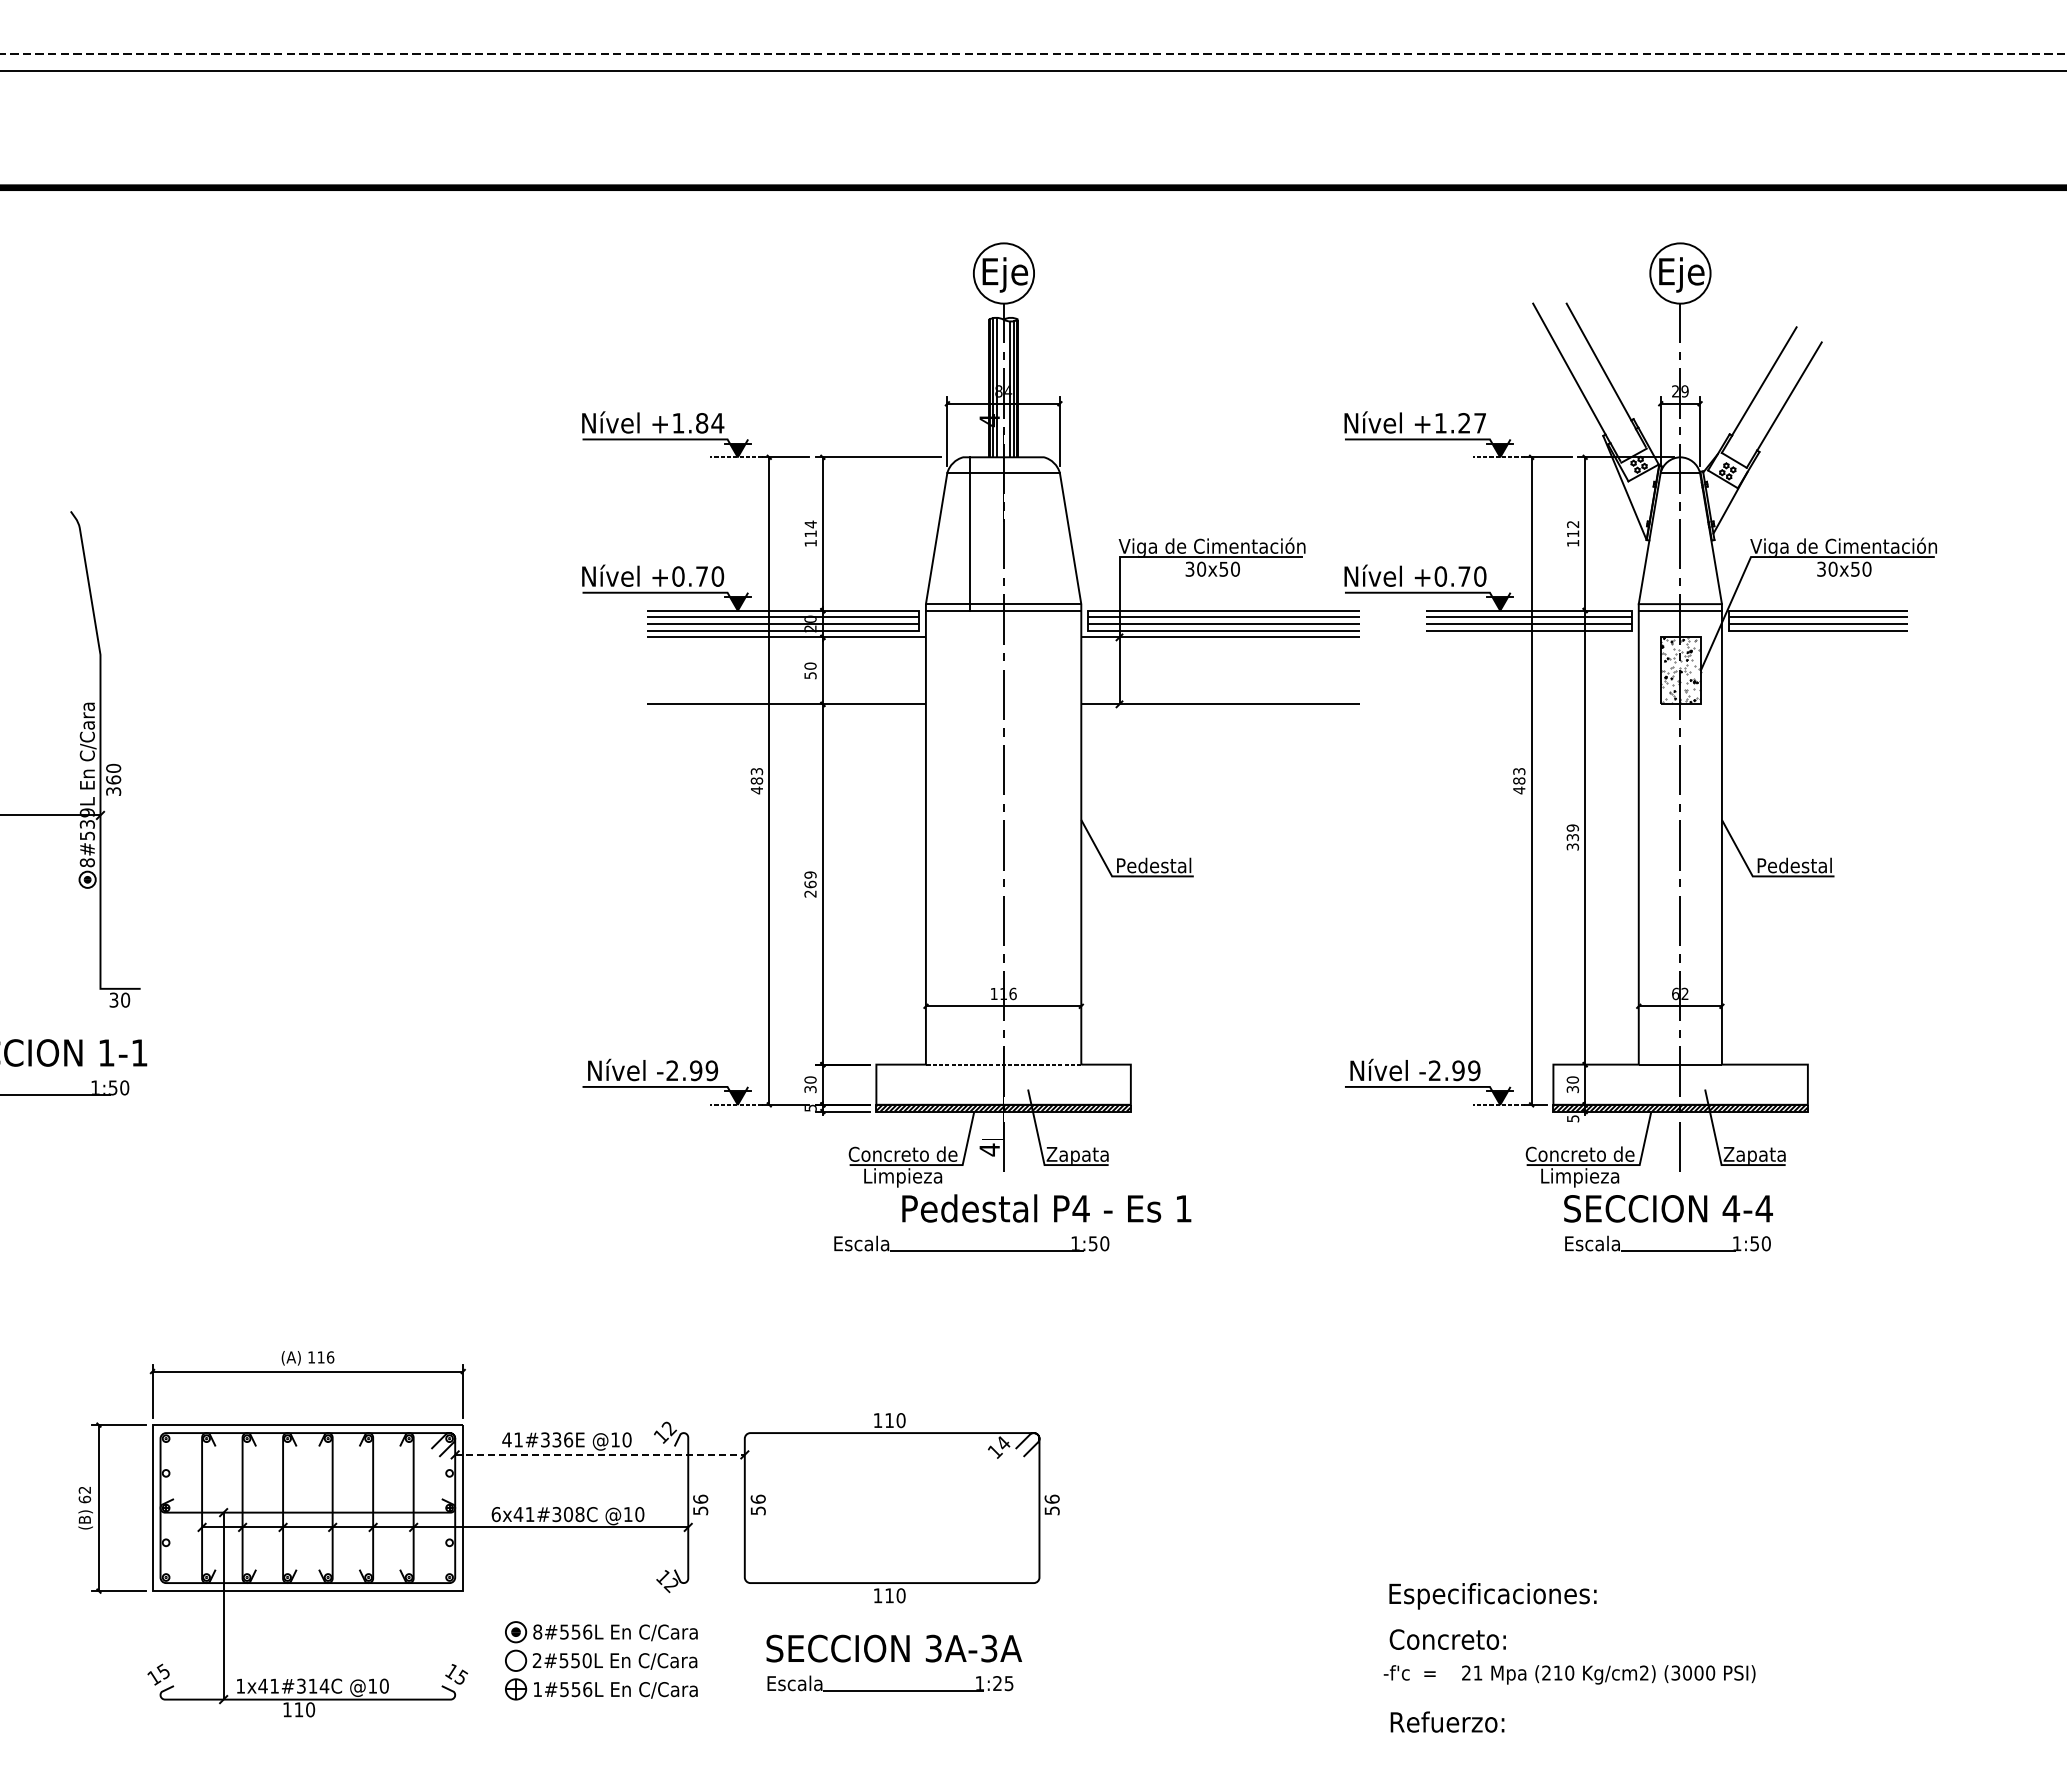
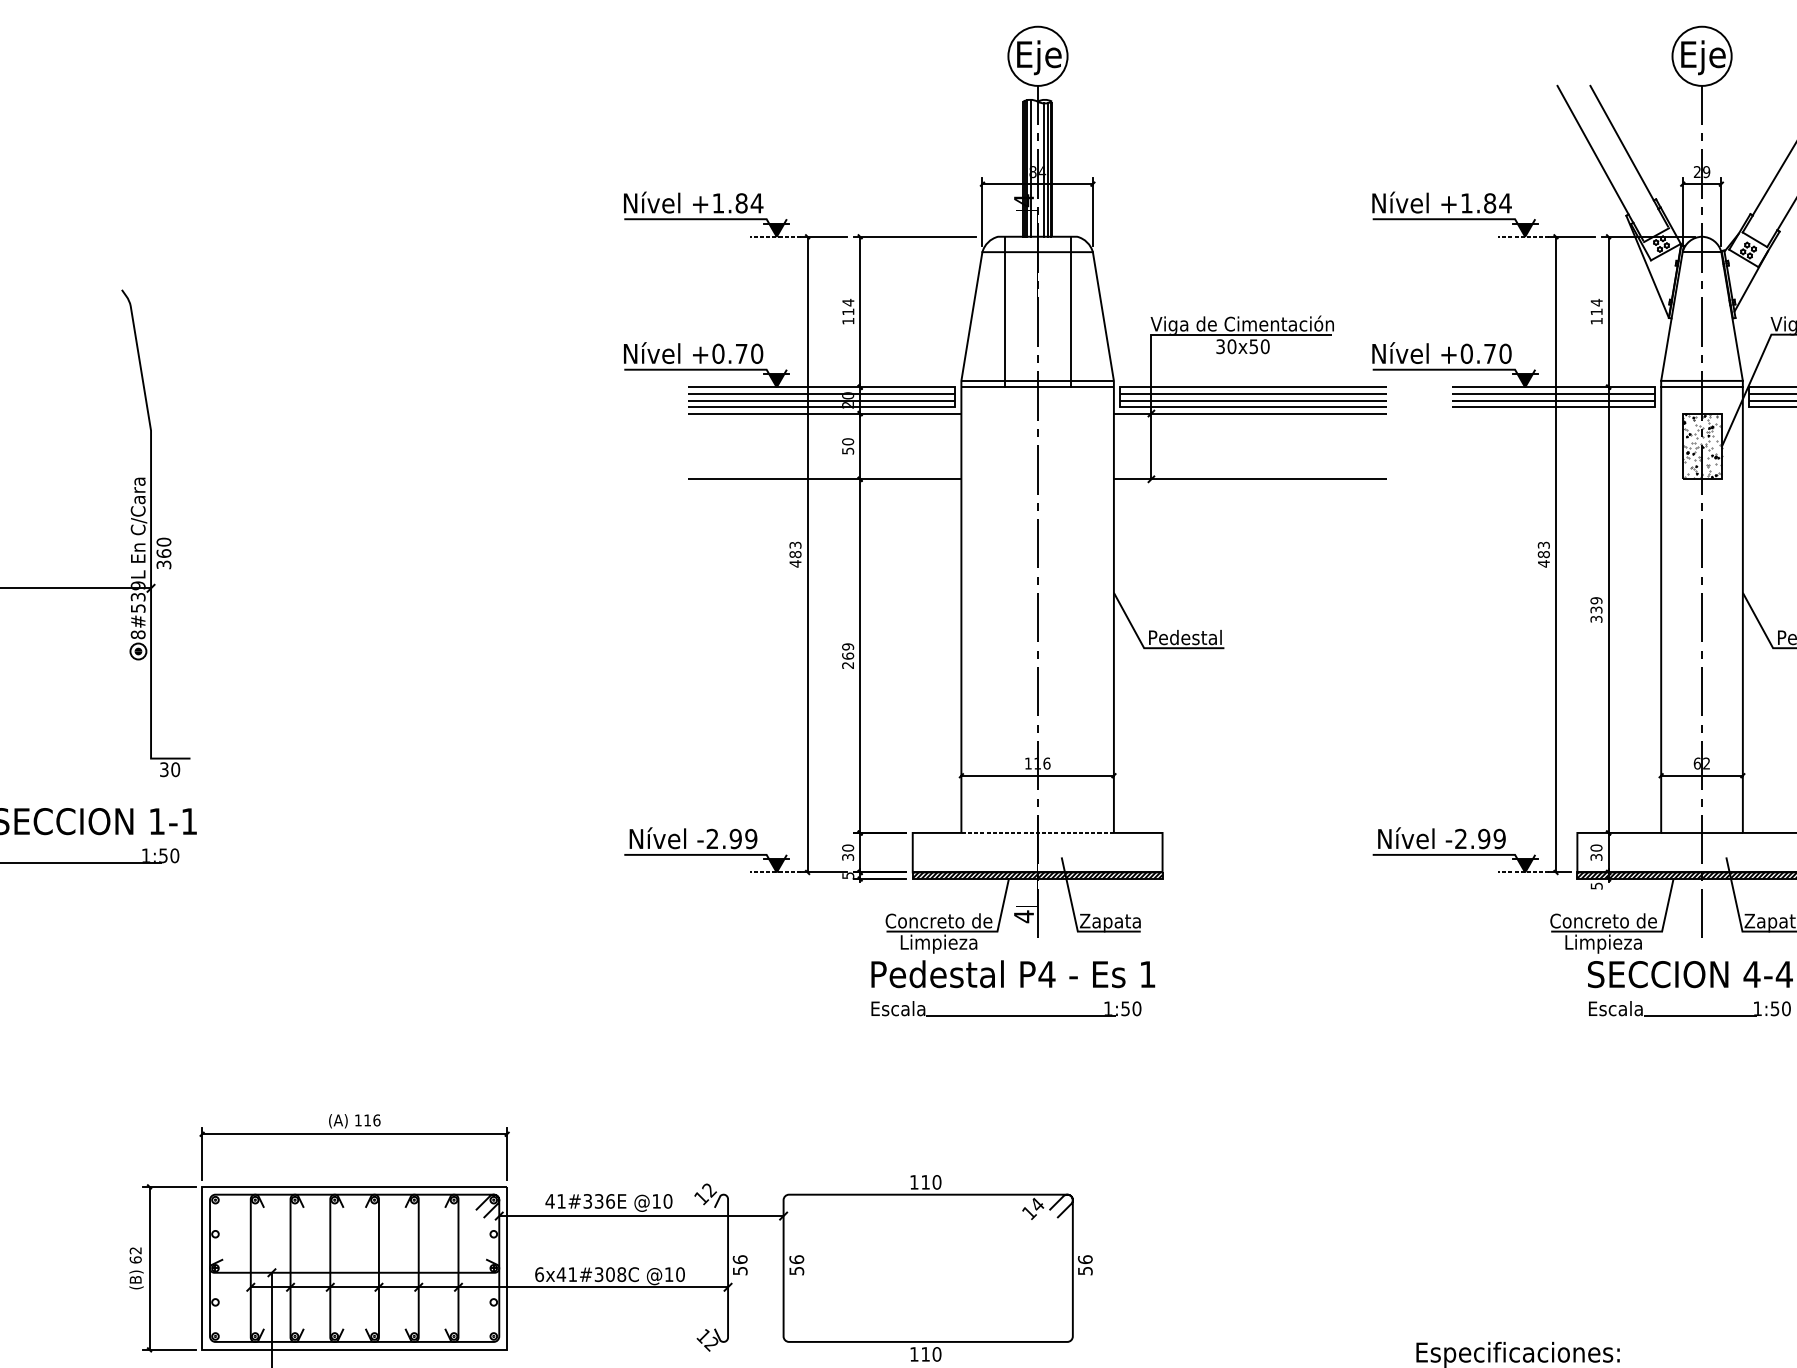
text: (1472, 423) -> (1497, 203), +1.27 -> +1.84
text: (1573, 524) -> (1597, 302), 112 -> 114
line: (1037, 533) -> (1070, 311), added
text: (1046, 1208) -> (1012, 974), moved
line: (600, 1454) -> (641, 1215), dashed -> solid

